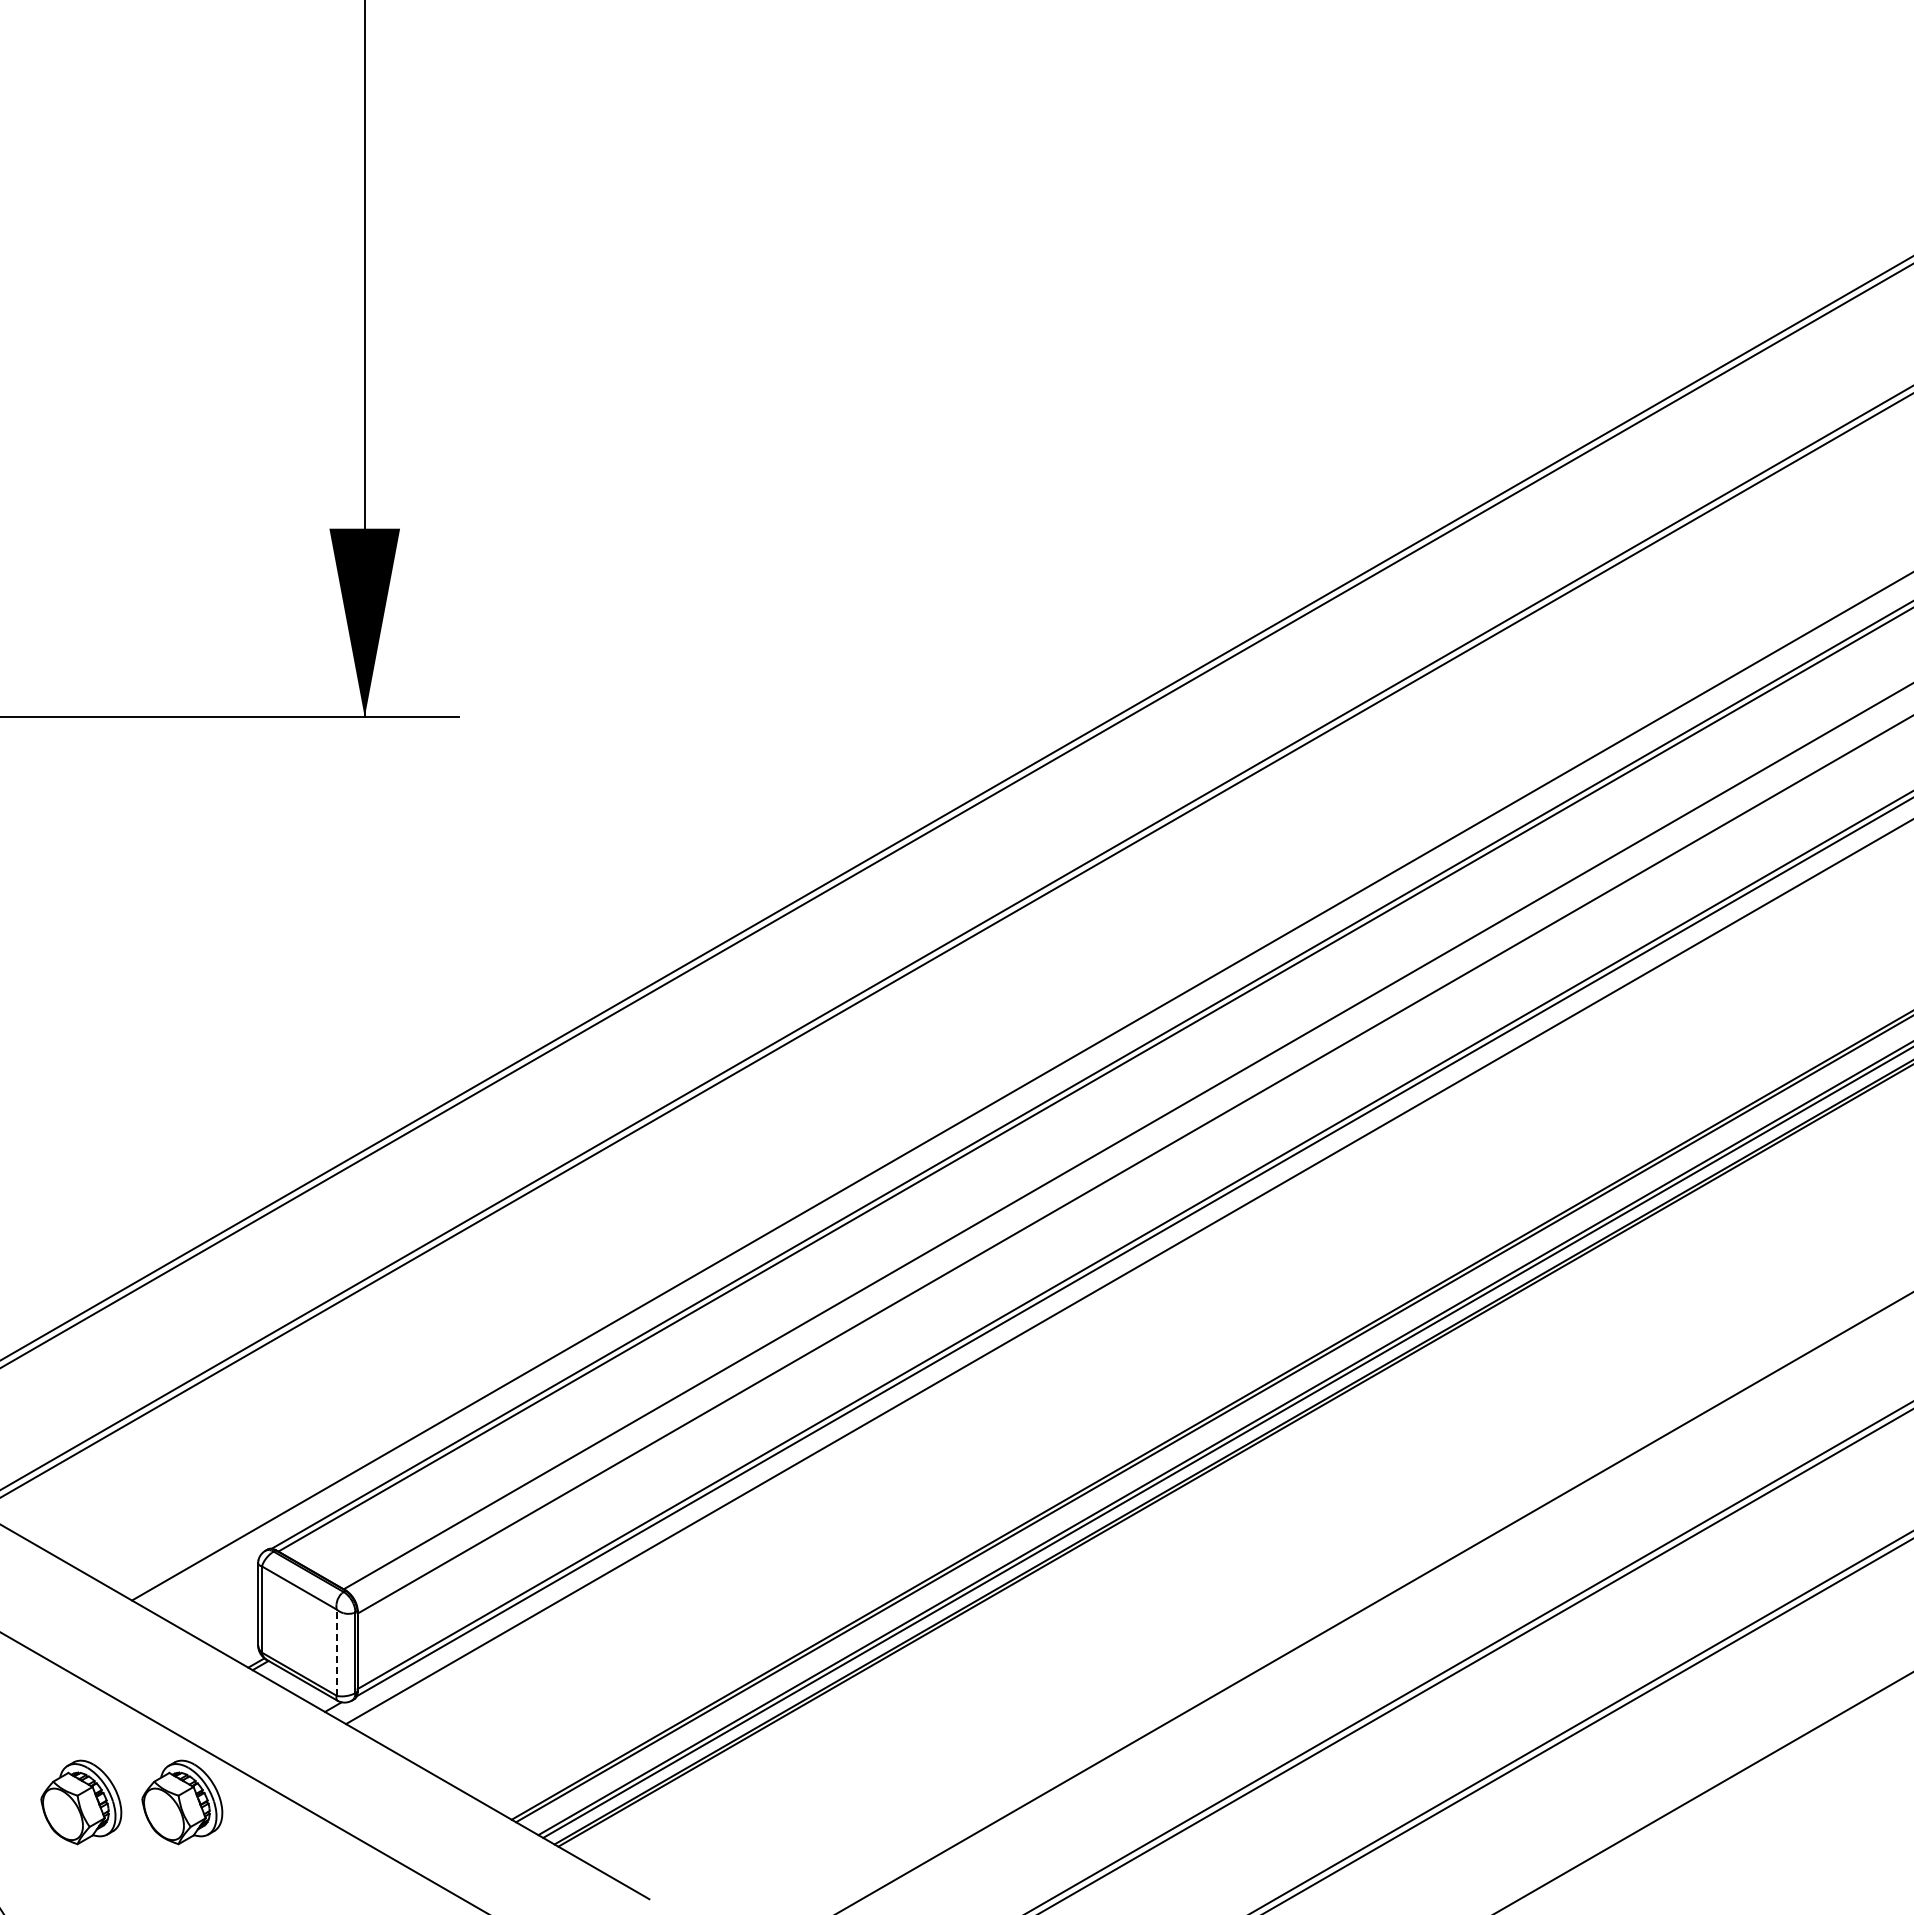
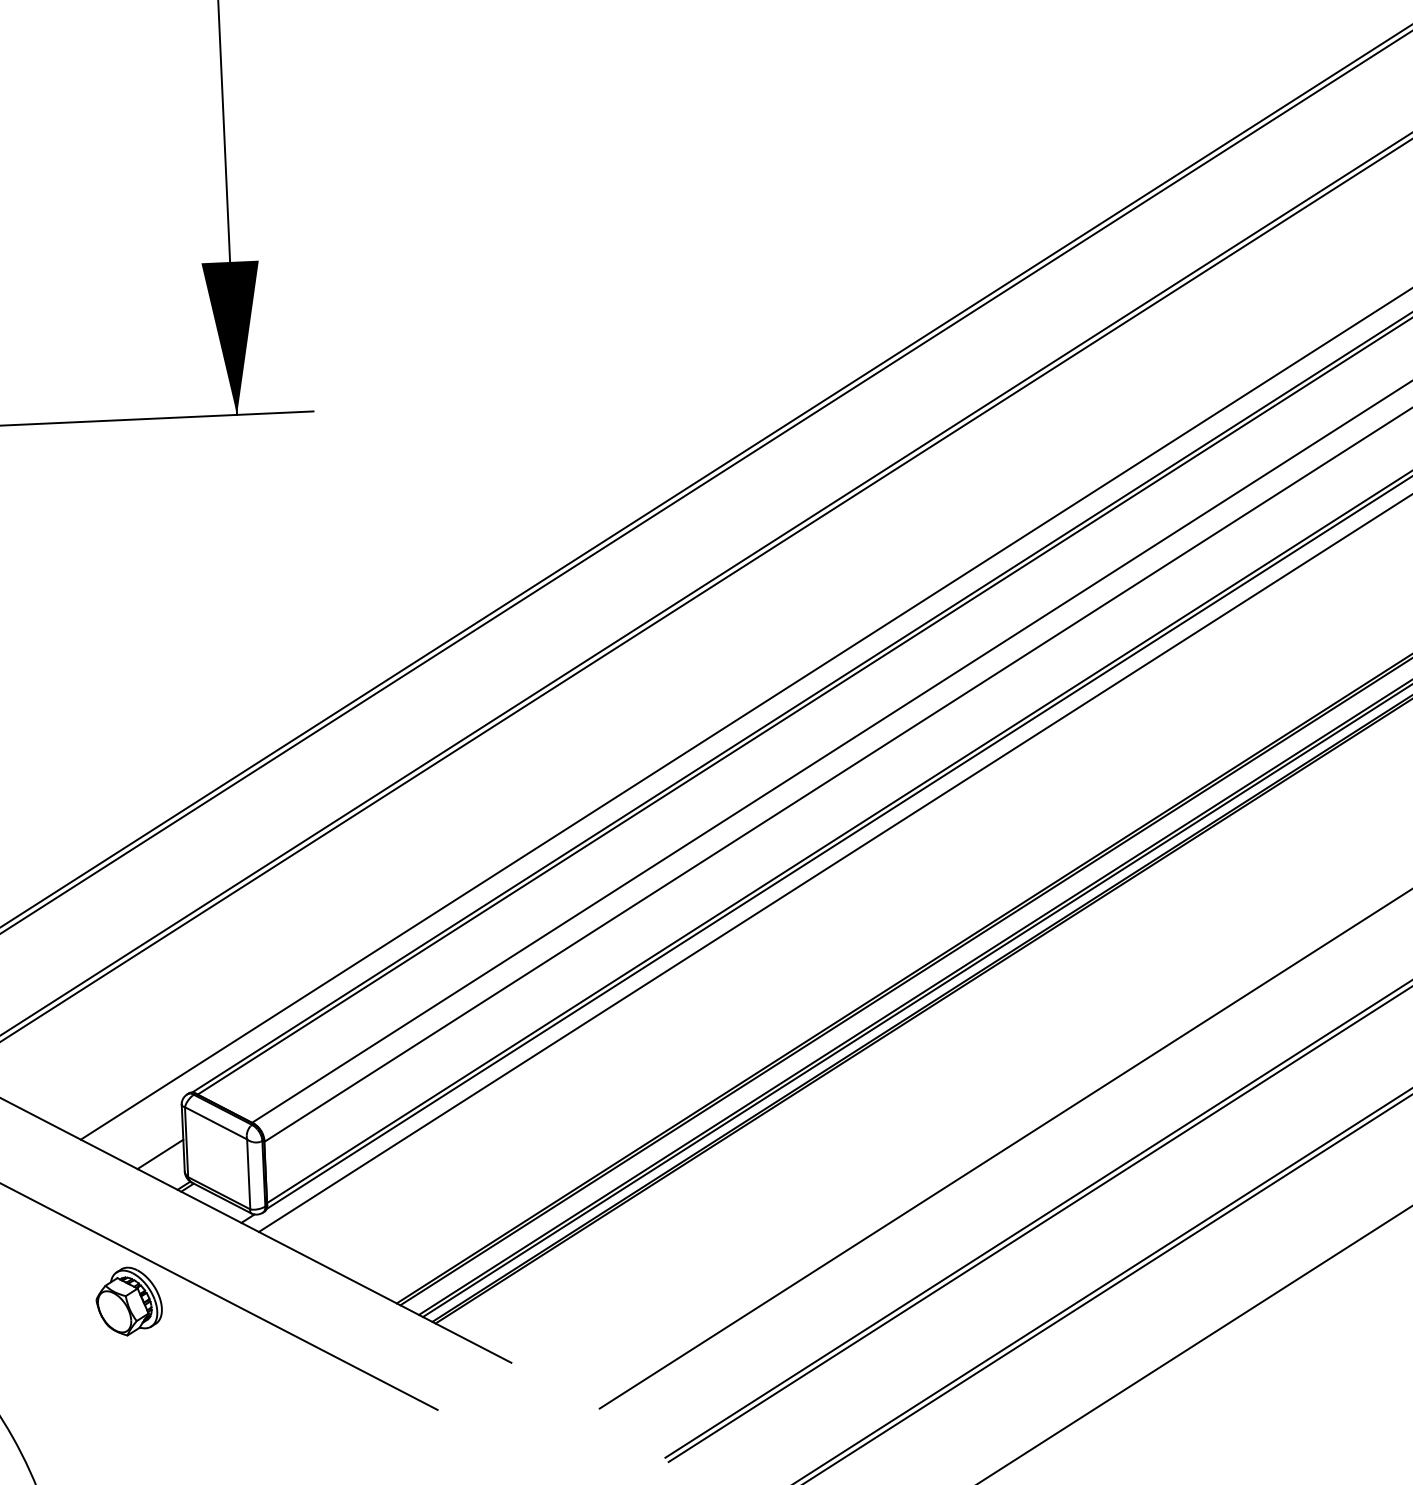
line: (229, 1622) -> (160, 1153), added
line: (336, 1652) -> (248, 1174), dashed -> solid
part: (81, 1802) -> (47, 1305), removed

